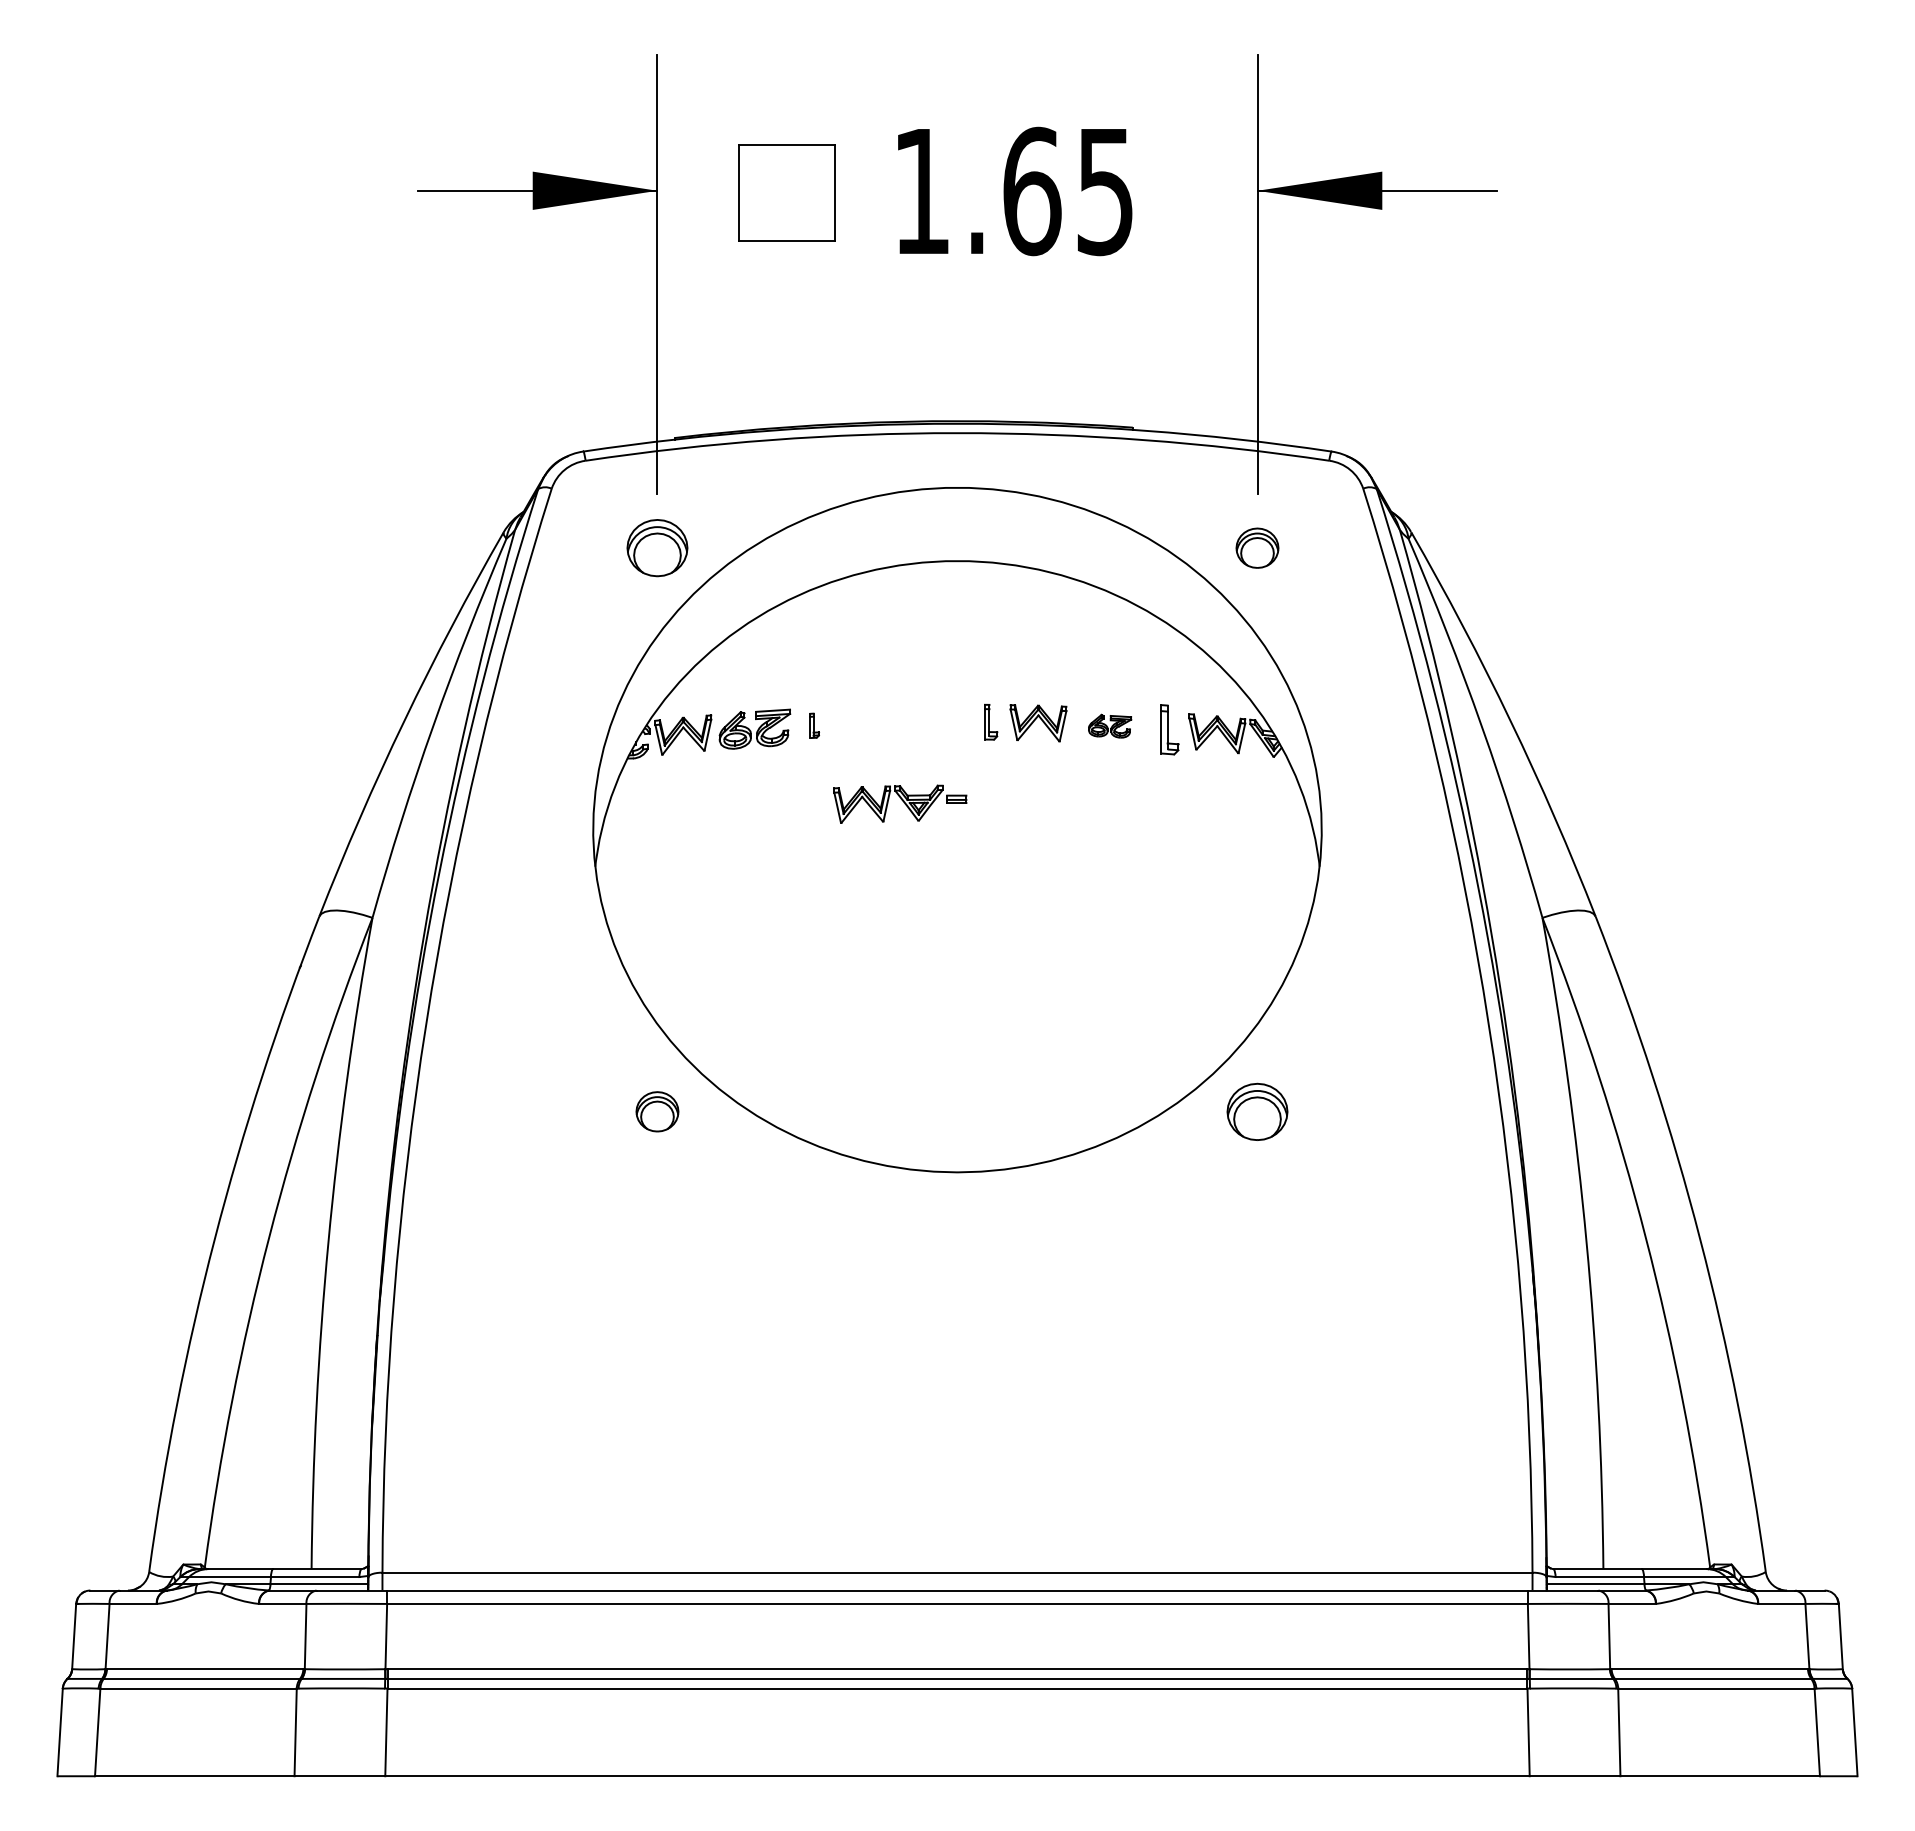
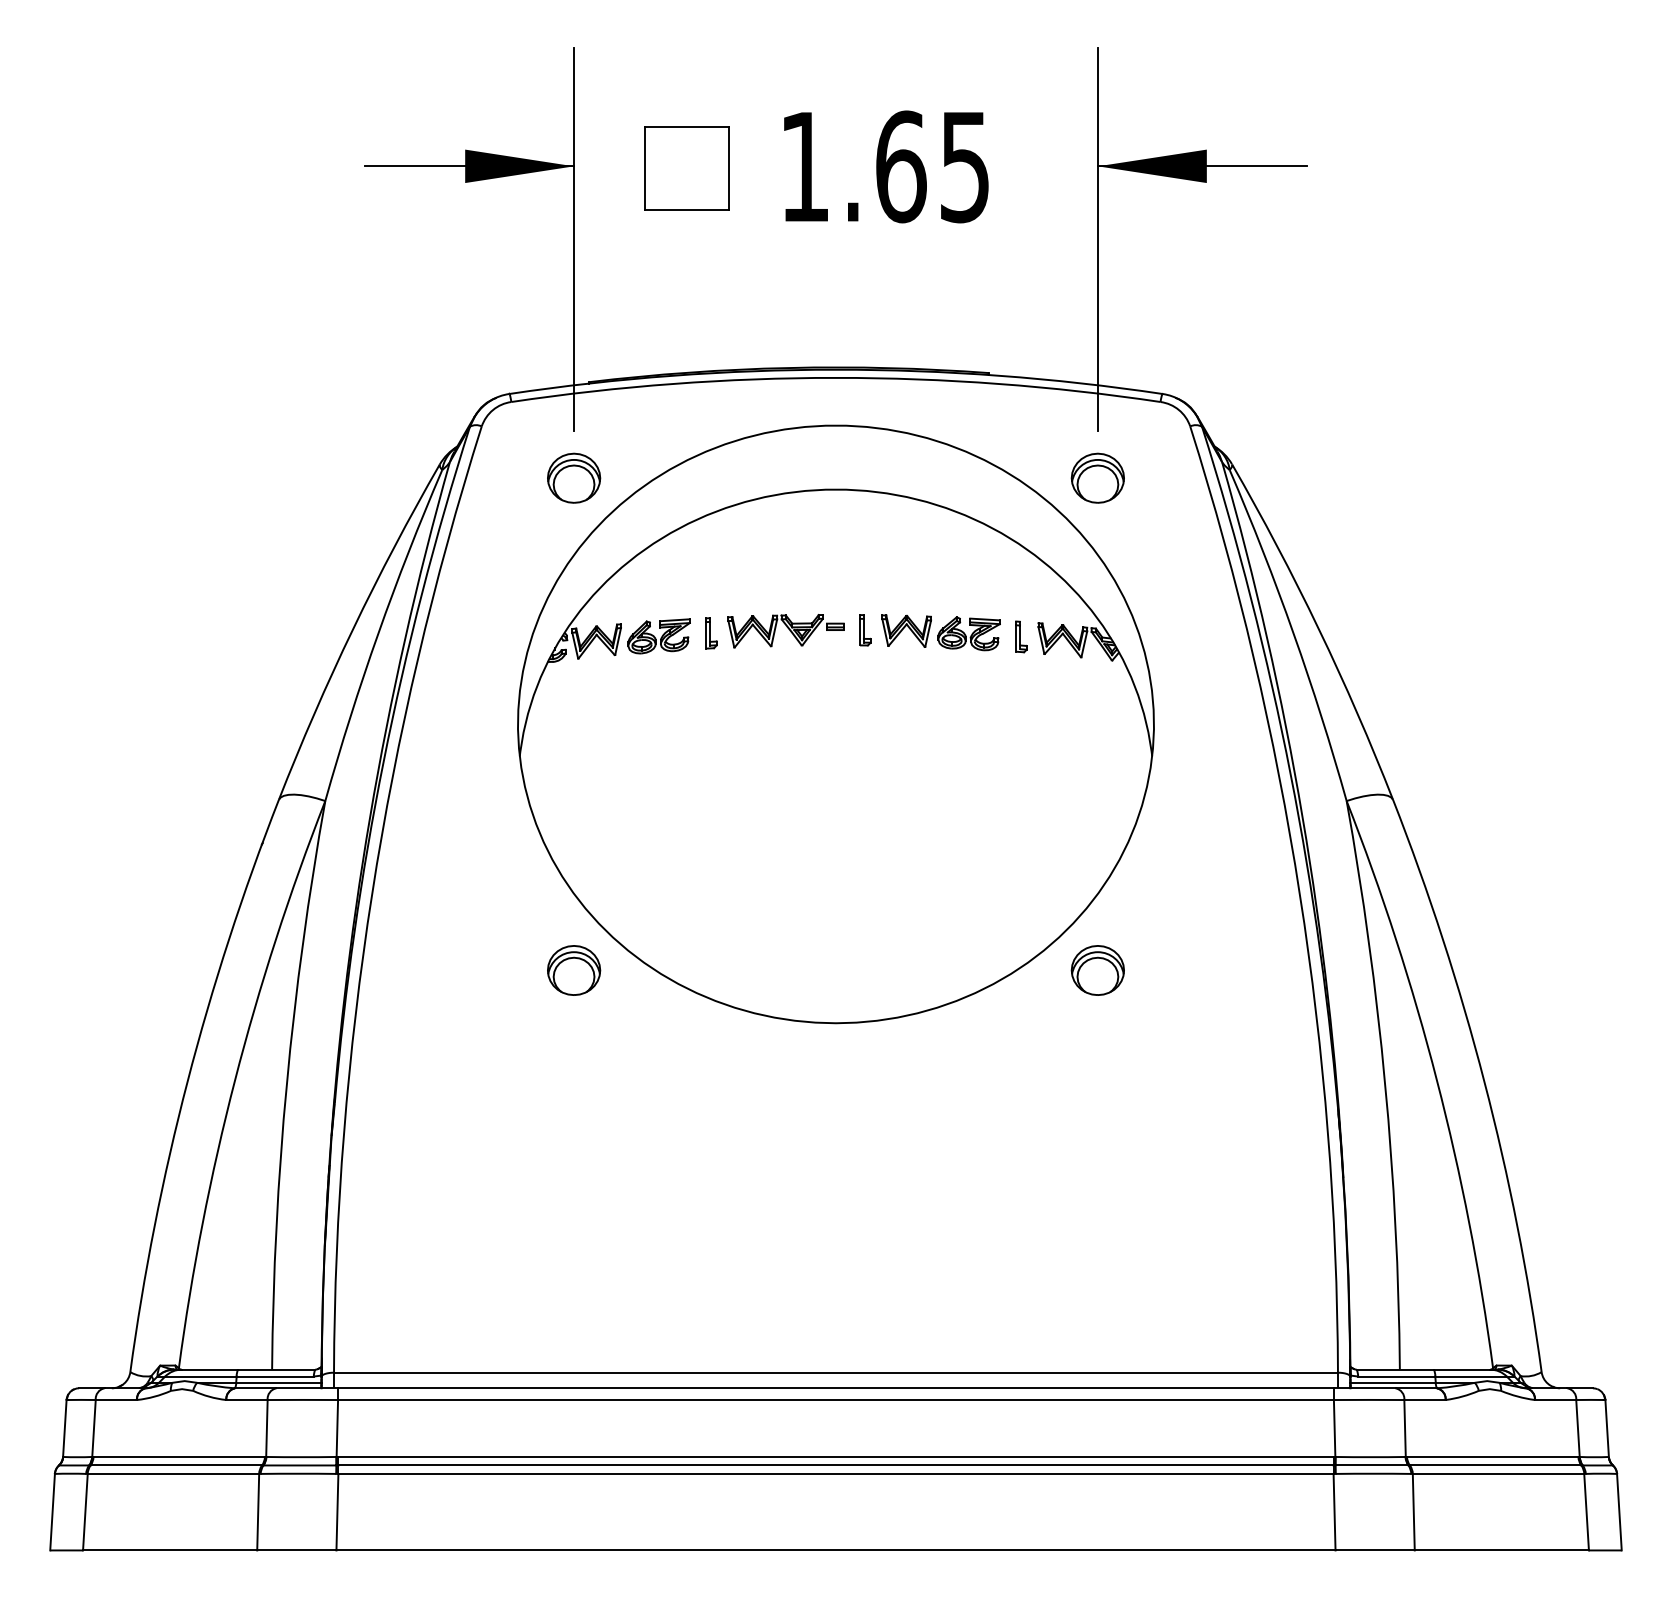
part: (1257, 548) -> (1097, 478), size x1.43
part: (814, 725) -> (711, 633), size x1.43
part: (1109, 726) -> (968, 634), size x1.67
part: (1169, 729) -> (1021, 636), size x0.71
part: (900, 803) -> (786, 630), moved
part: (657, 1111) -> (574, 970), size x1.43

